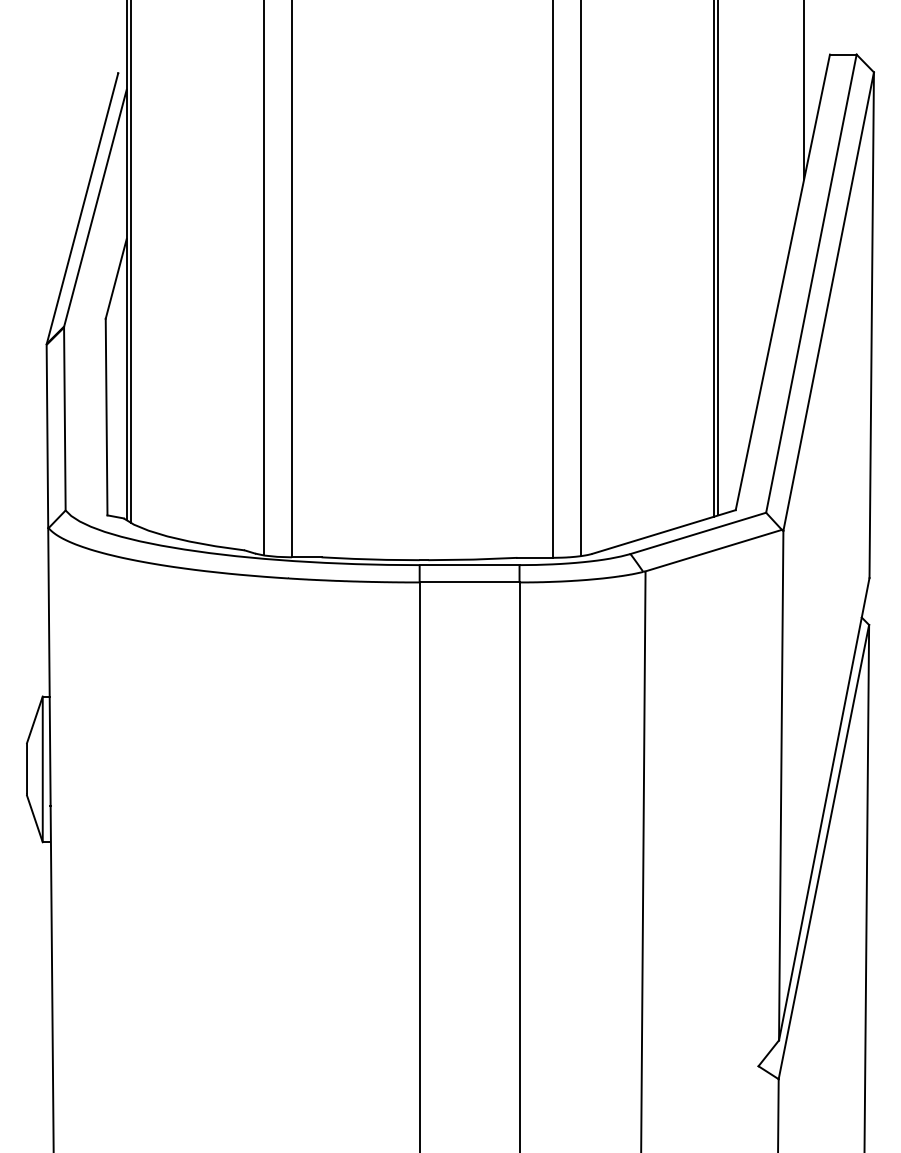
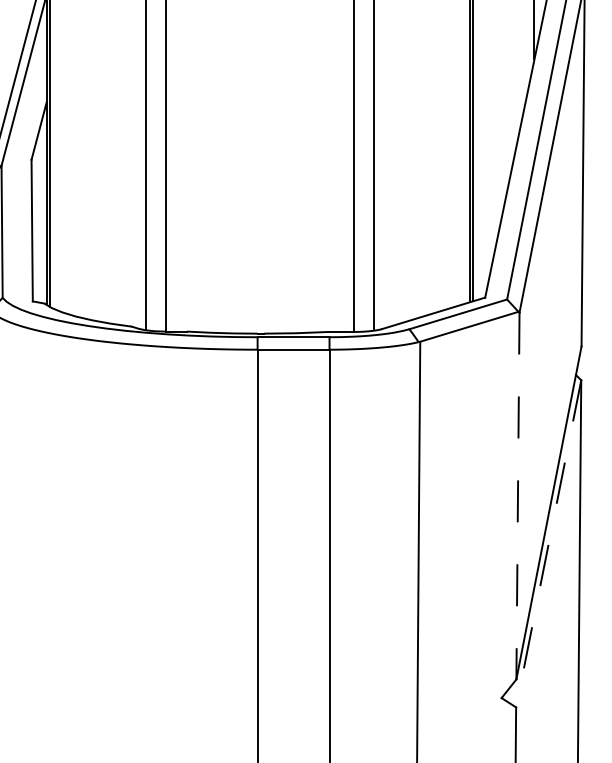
line: (781, 785) -> (518, 495), solid -> dashed
line: (823, 852) -> (548, 544), solid -> dashed

